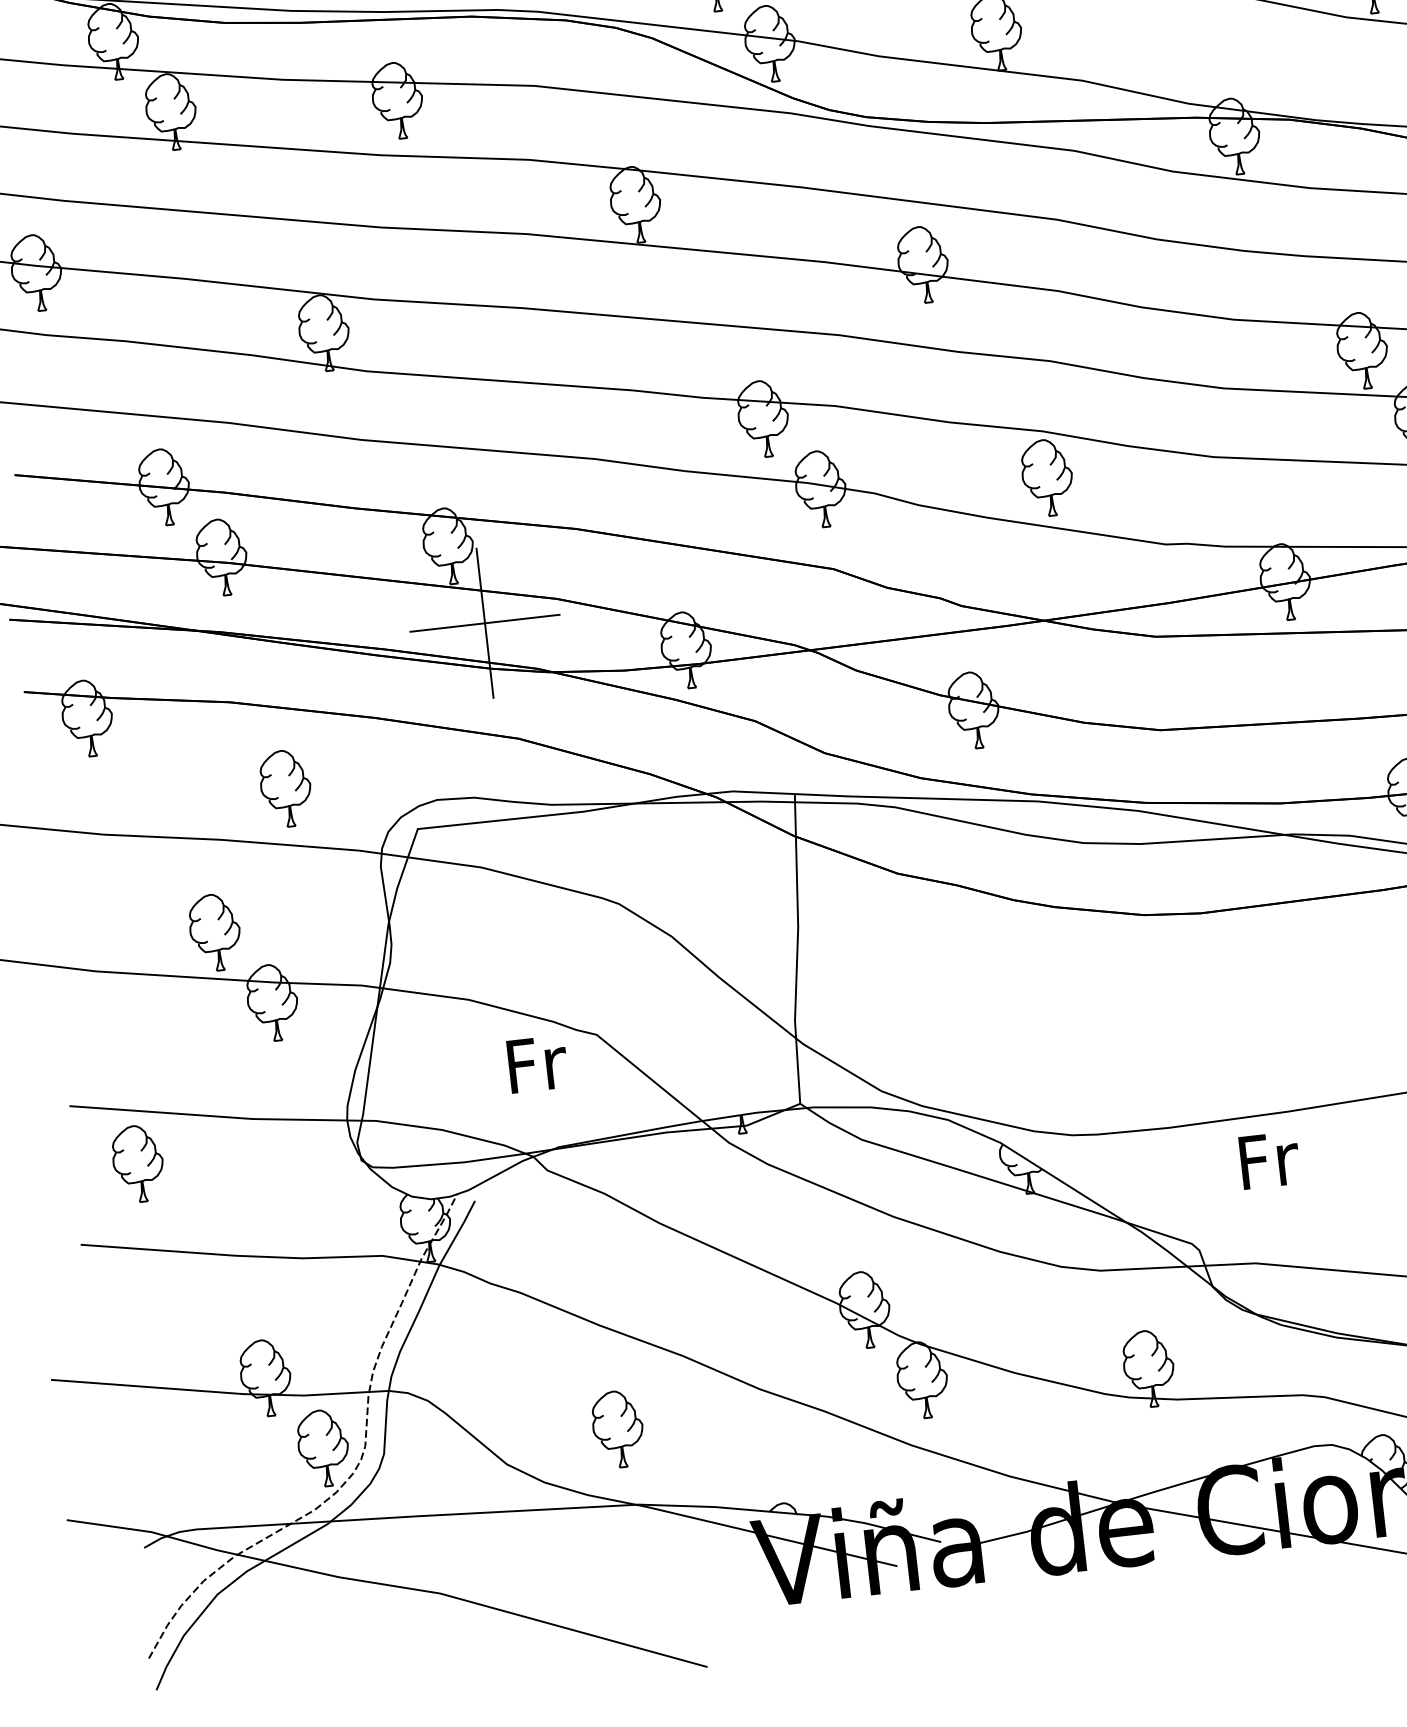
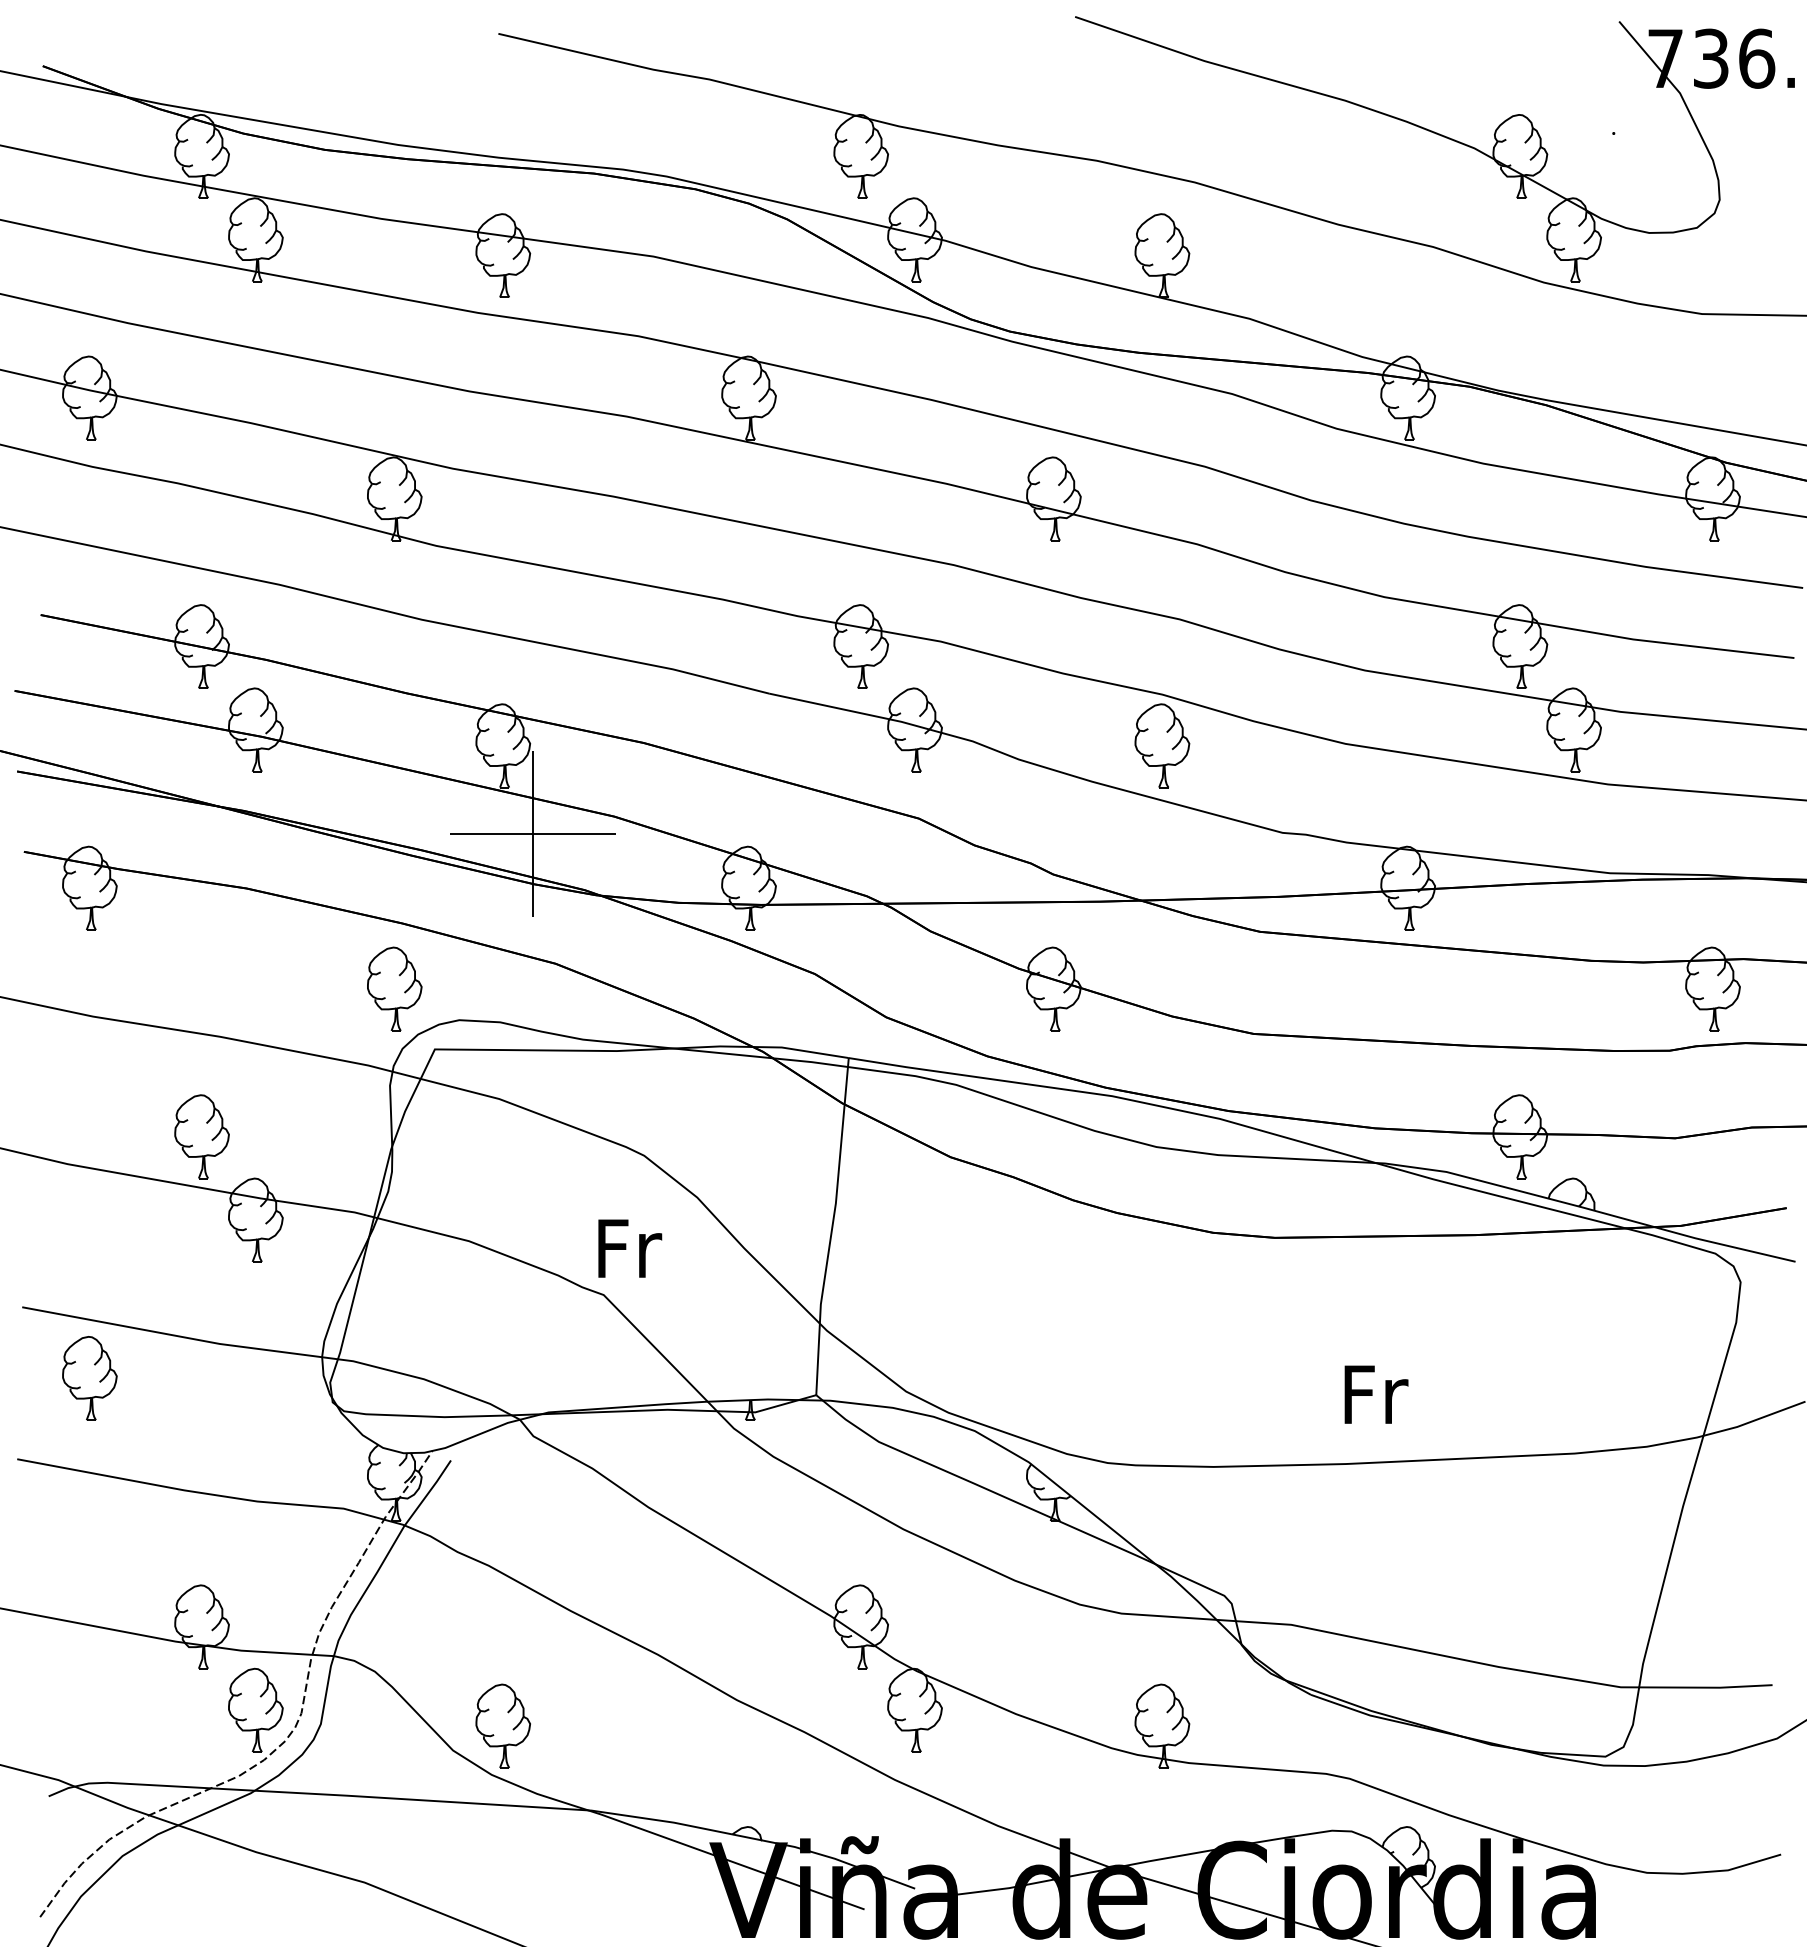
part: (285, 788) -> (394, 988), moved
text: (538, 1064) -> (630, 1248), moved
text: (1269, 1160) -> (1376, 1394), moved
part: (617, 1428) -> (502, 1725), moved

